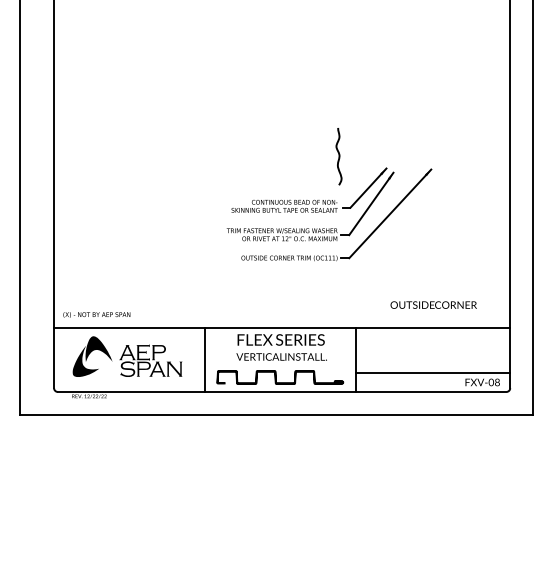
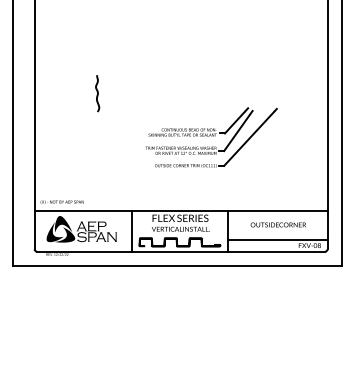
curve: (338, 156) -> (97, 93), moved
text: (432, 304) -> (277, 224), moved
fill: (100, 365) -> (64, 234), added

